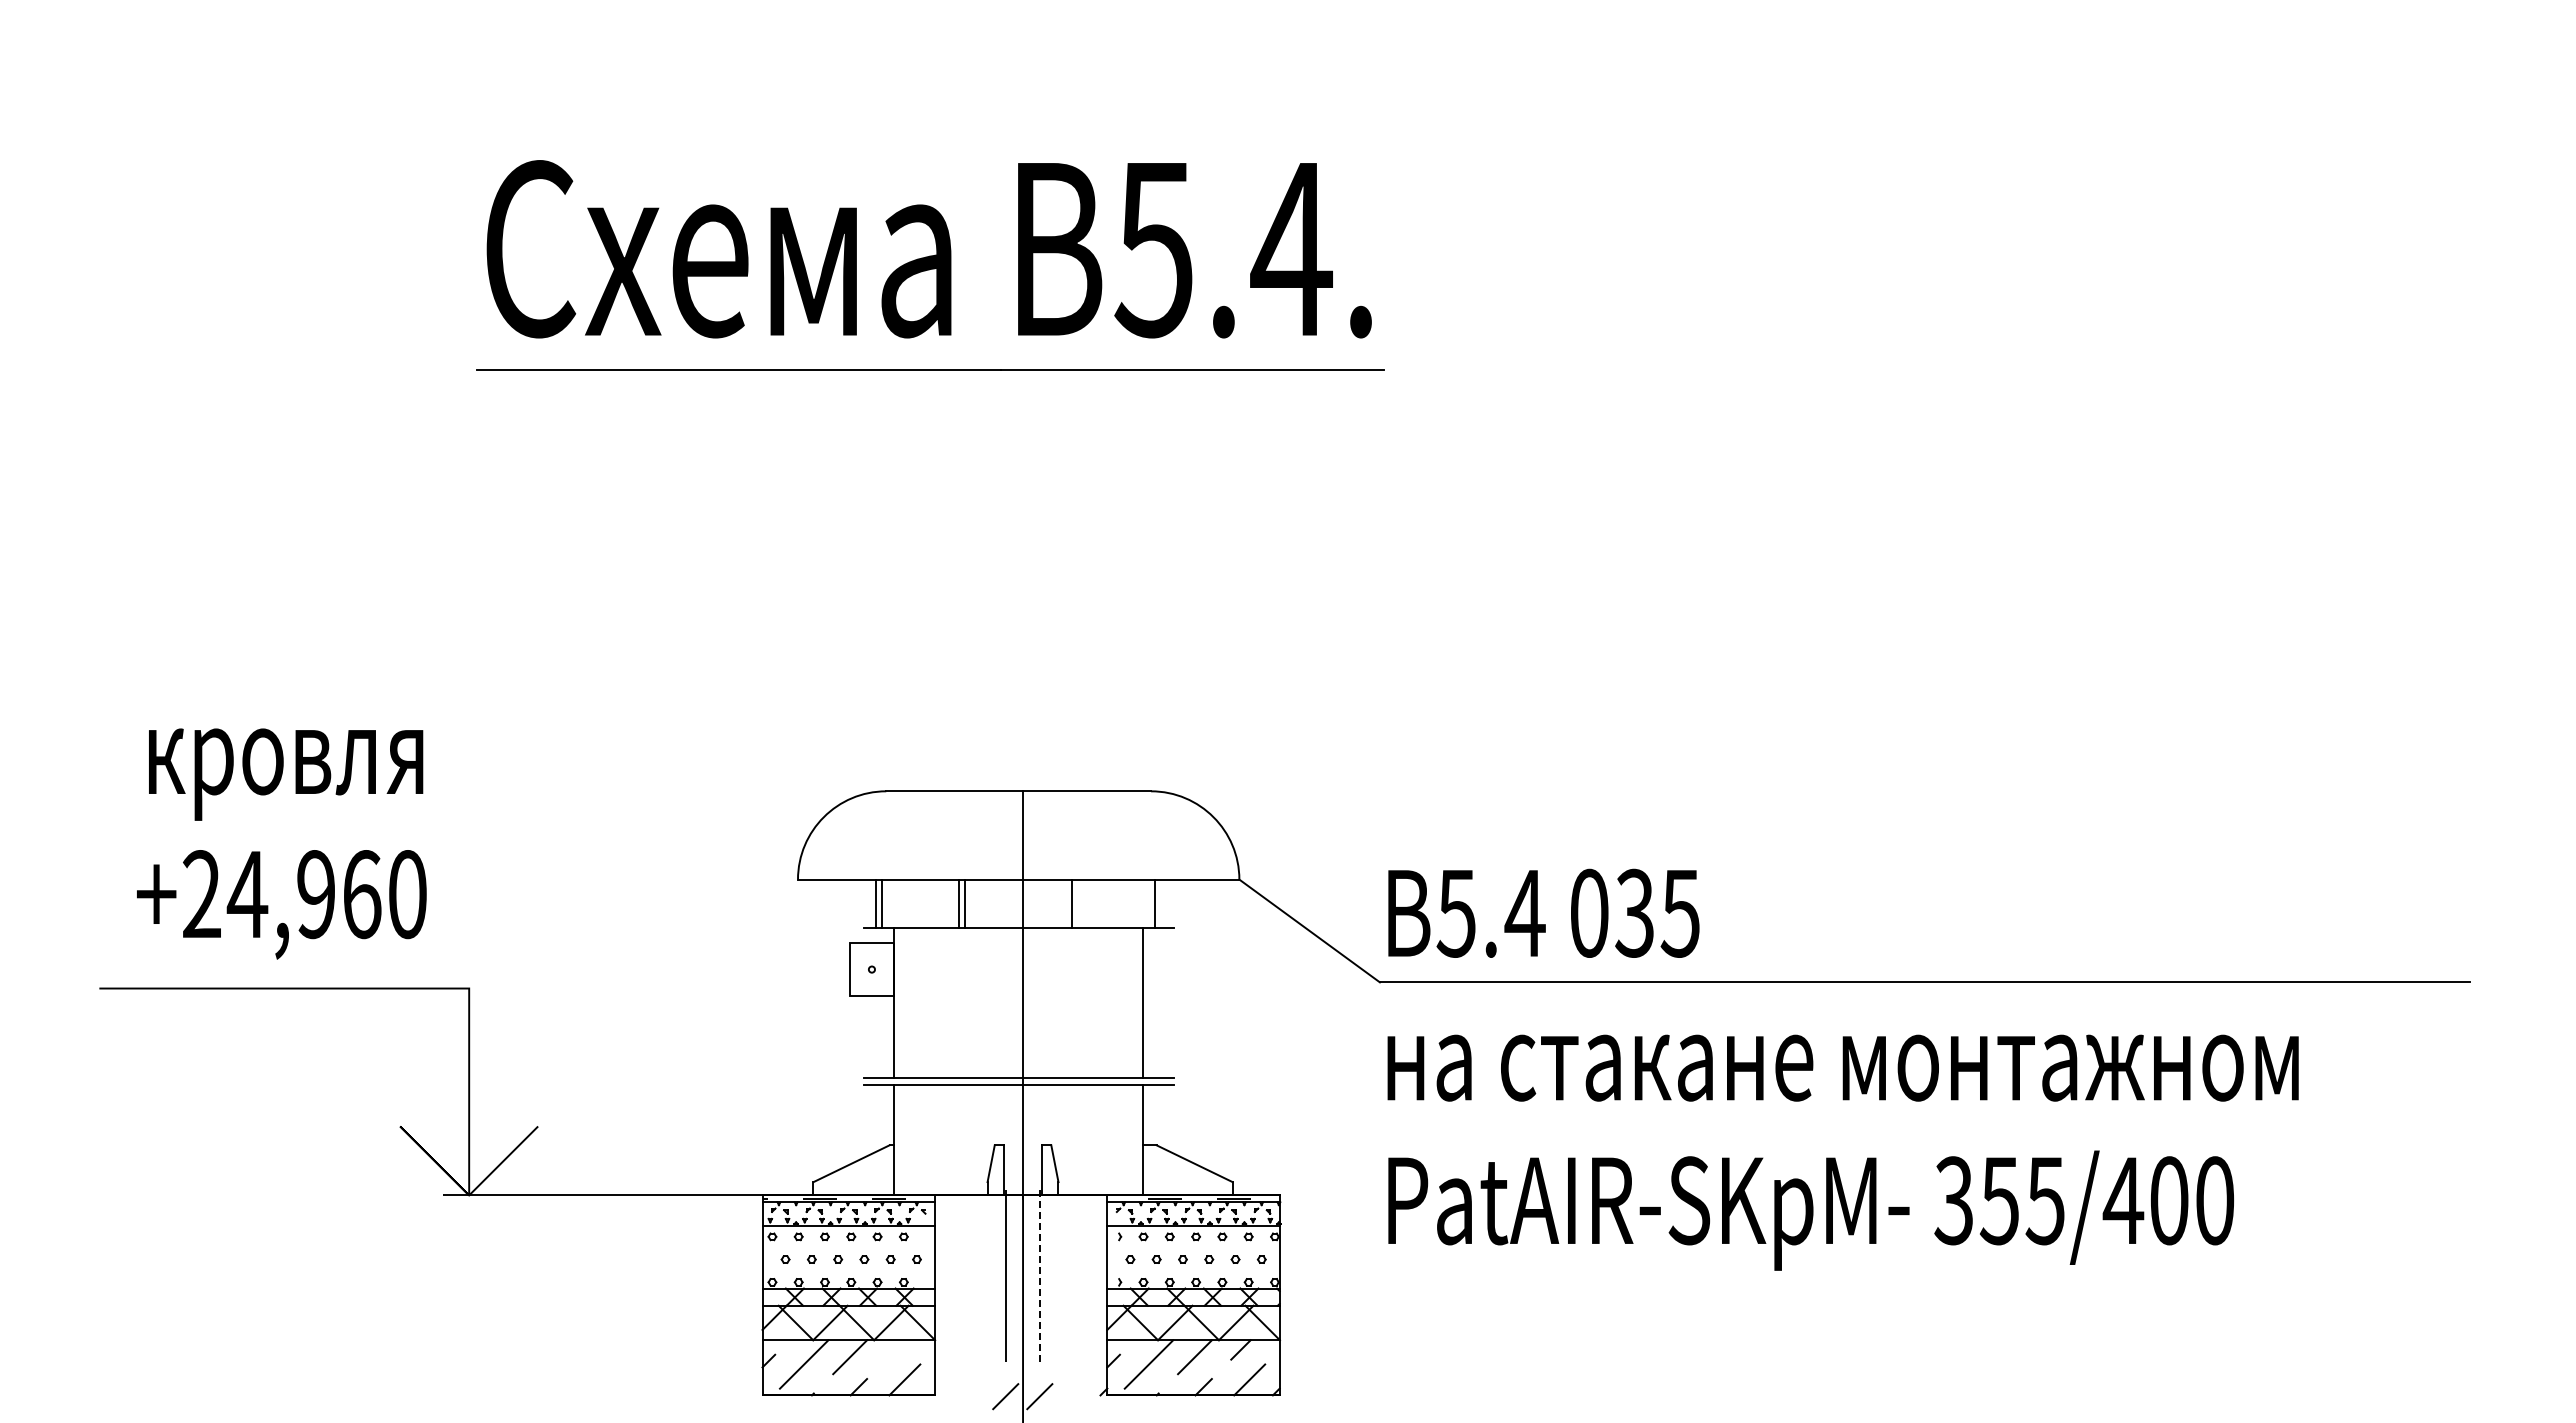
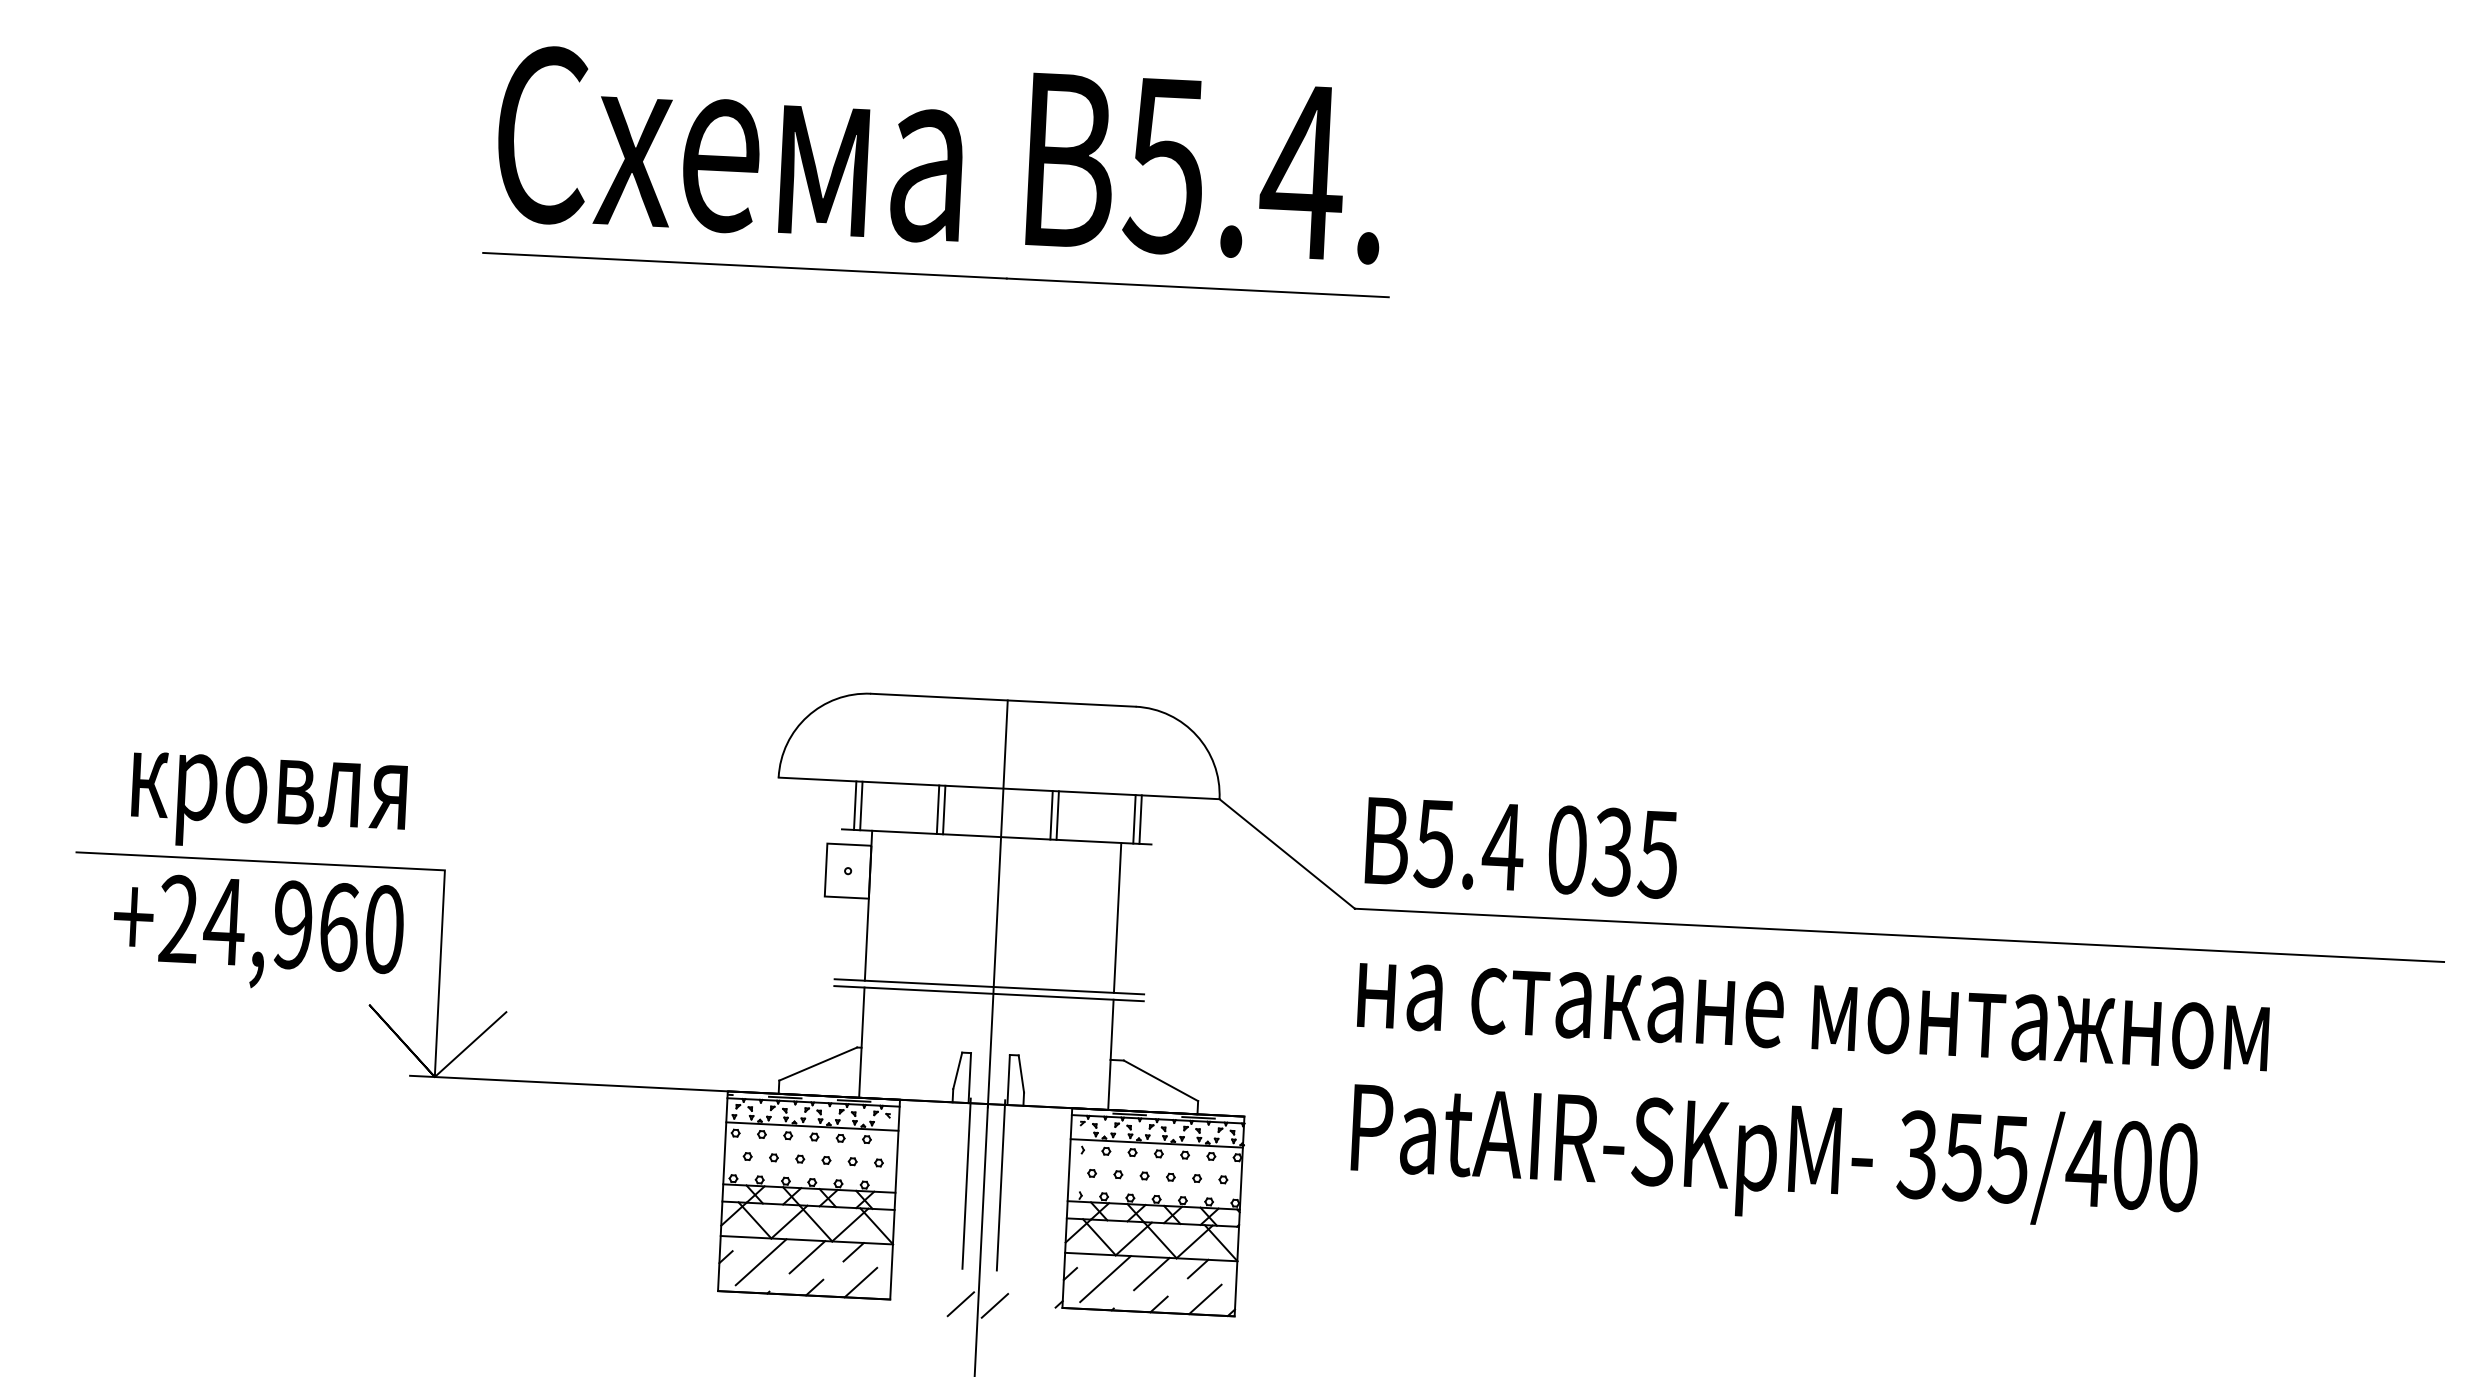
text: (281, 843) -> (260, 872), moved
line: (1078, 903) -> (1057, 815), added
line: (1161, 903) -> (1140, 819), added
line: (1040, 1275) -> (1001, 1184), dashed -> solid
line: (895, 1349) -> (853, 1251), added

